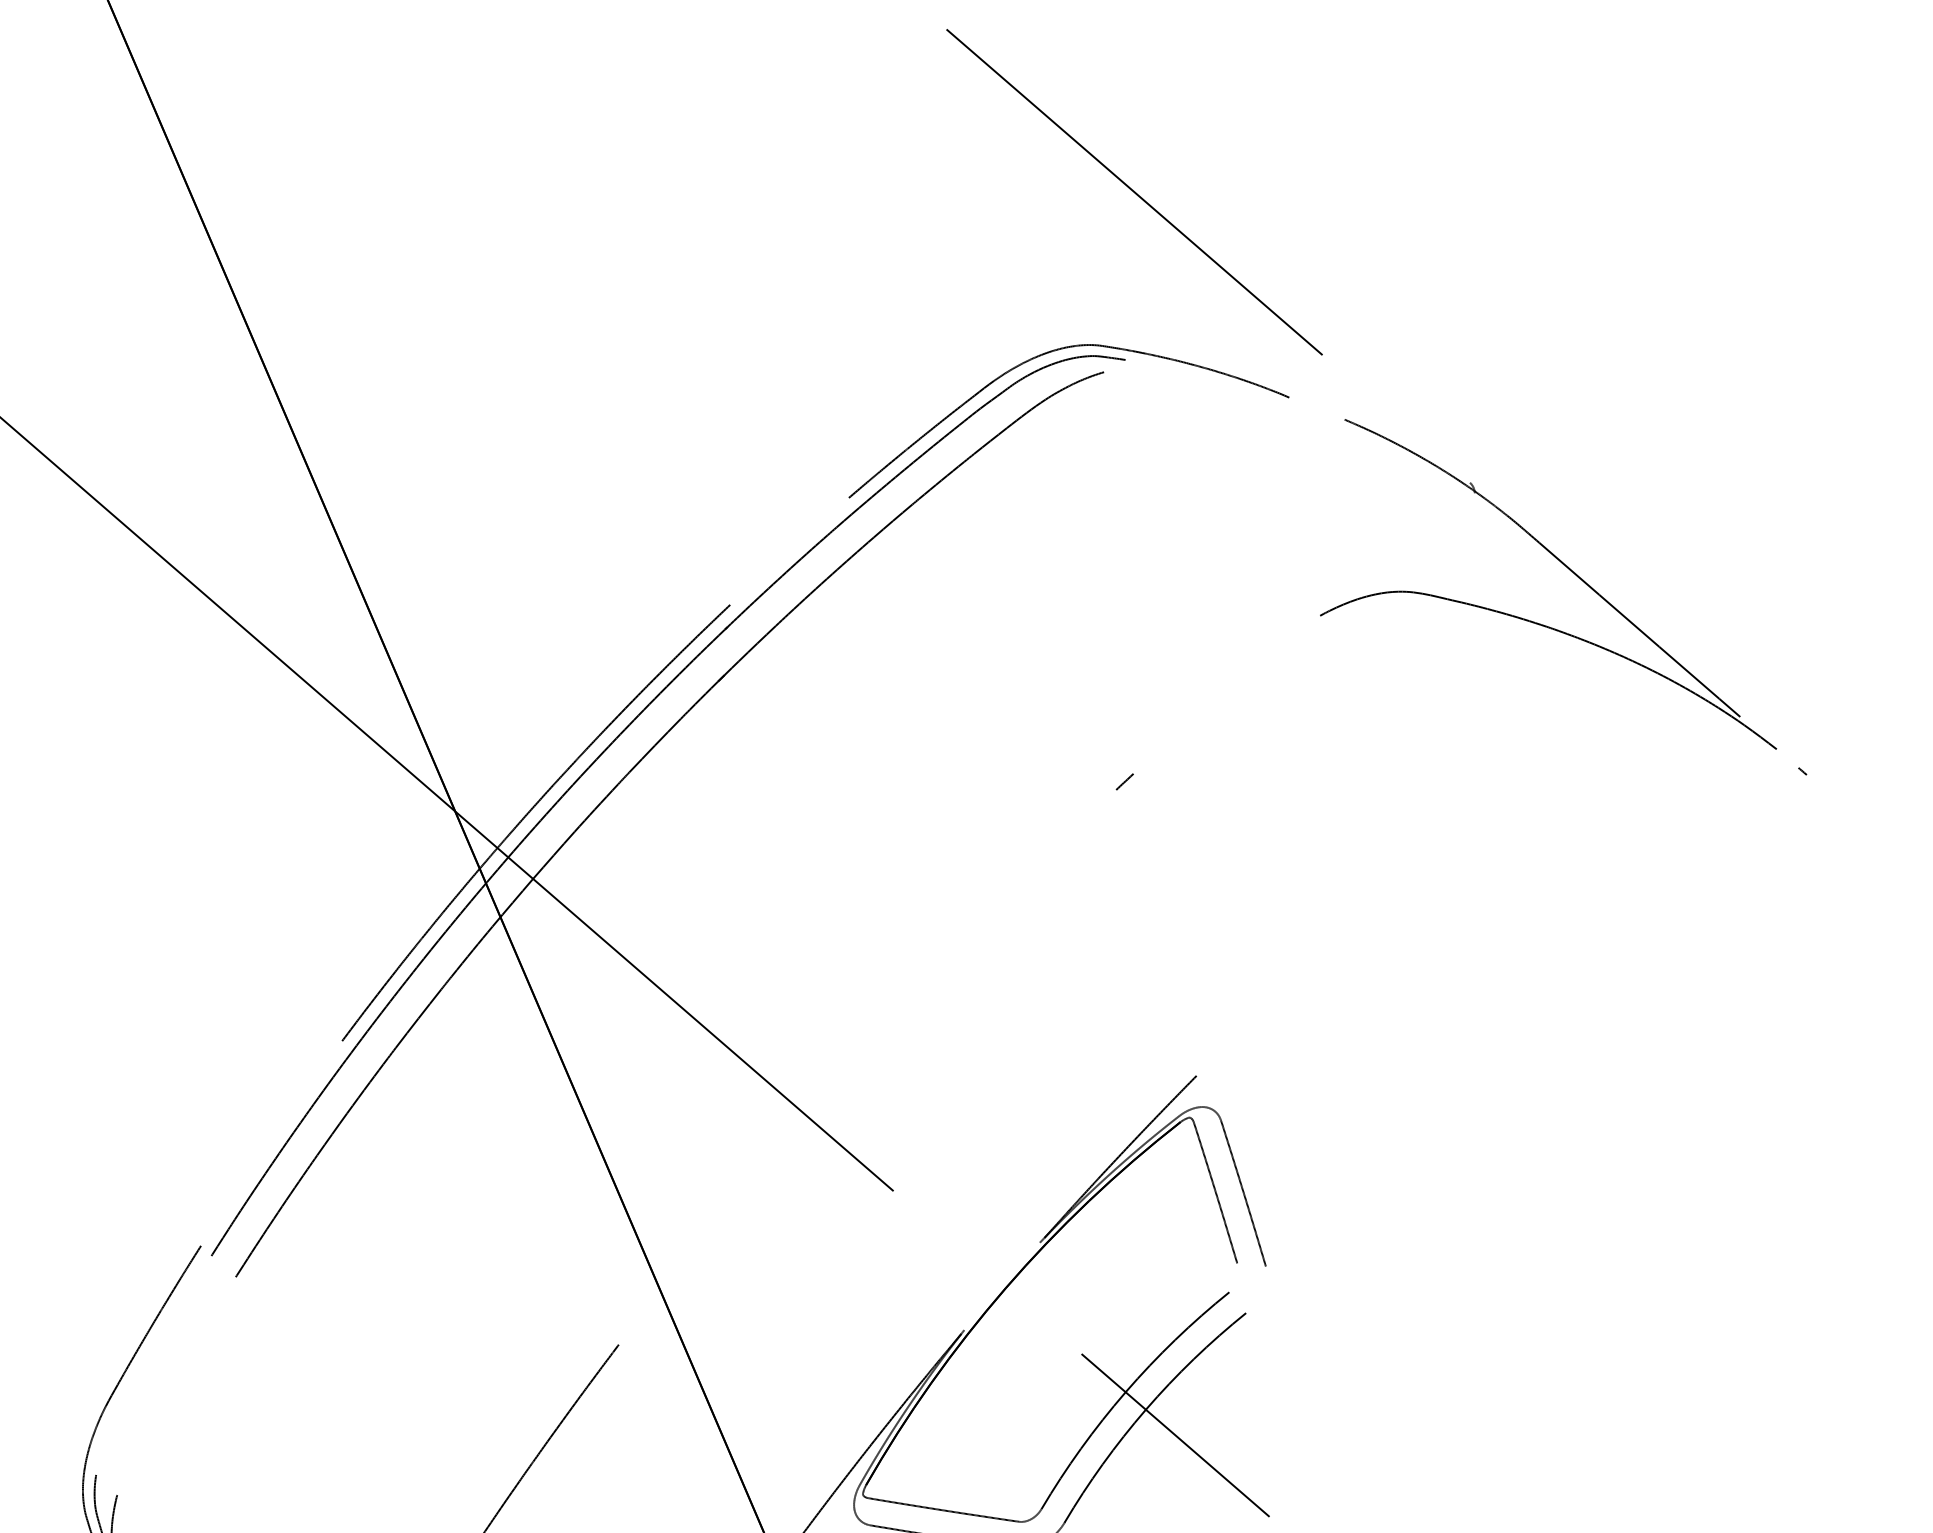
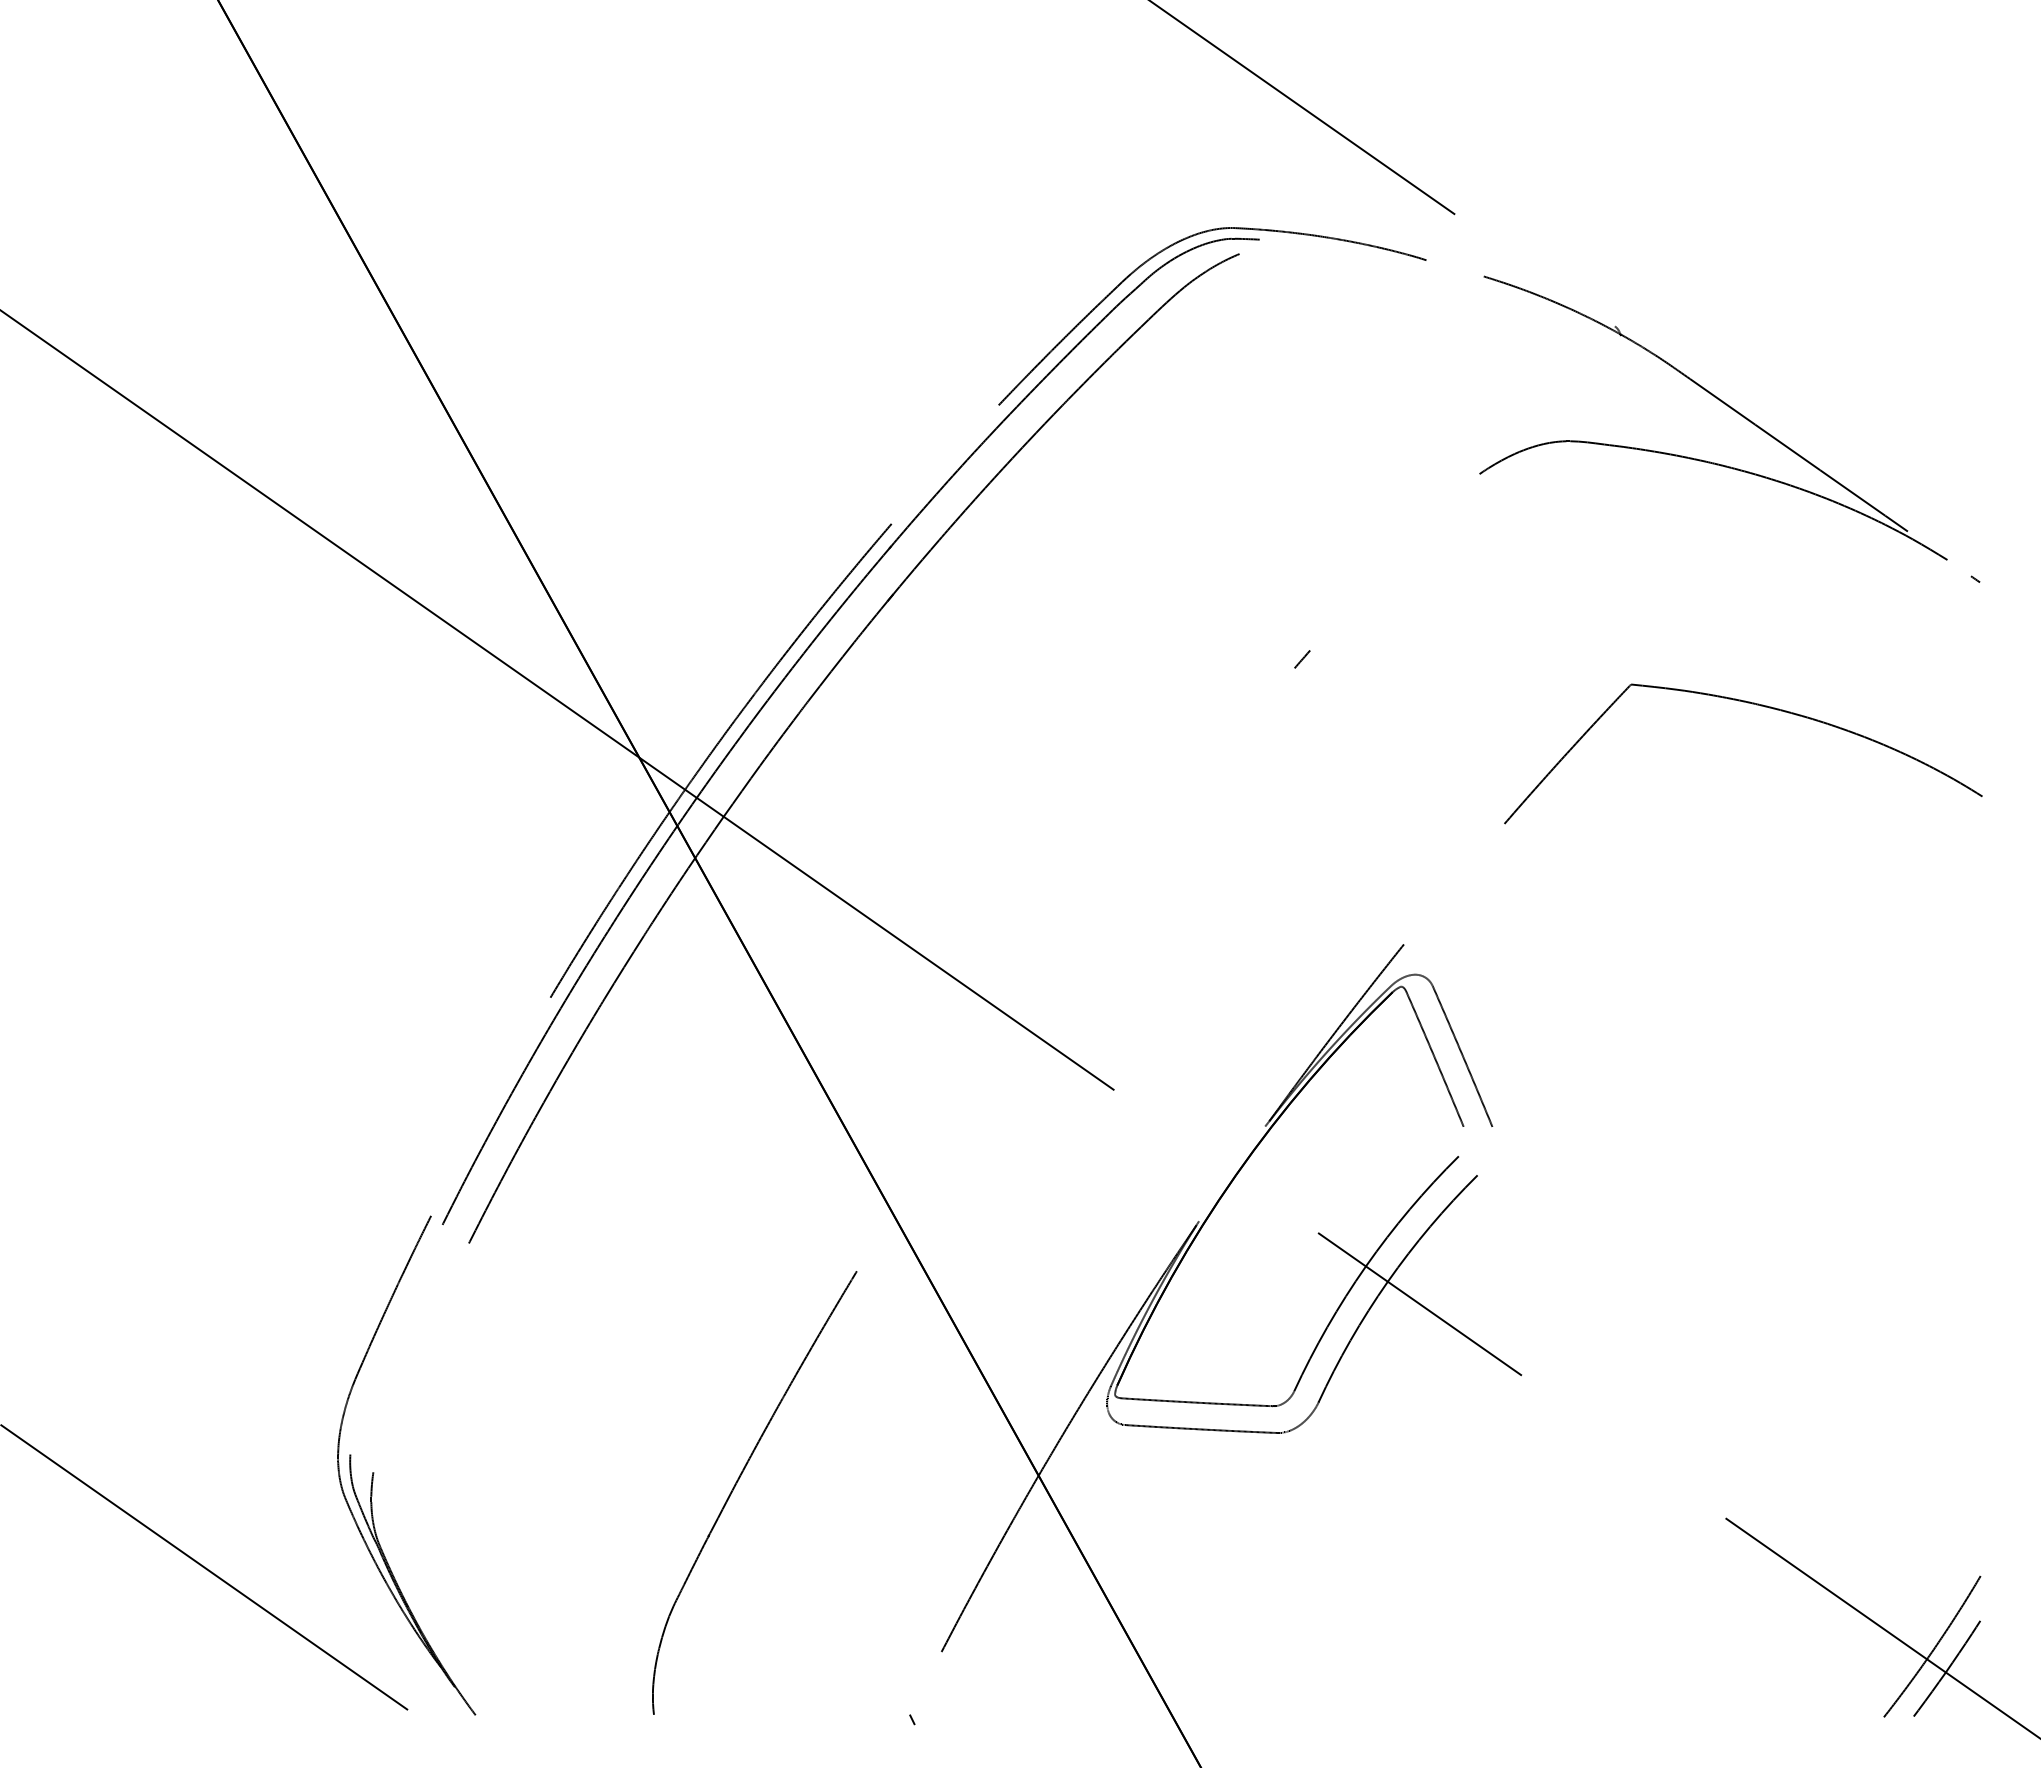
part: (1571, 874) -> (1756, 705), added

